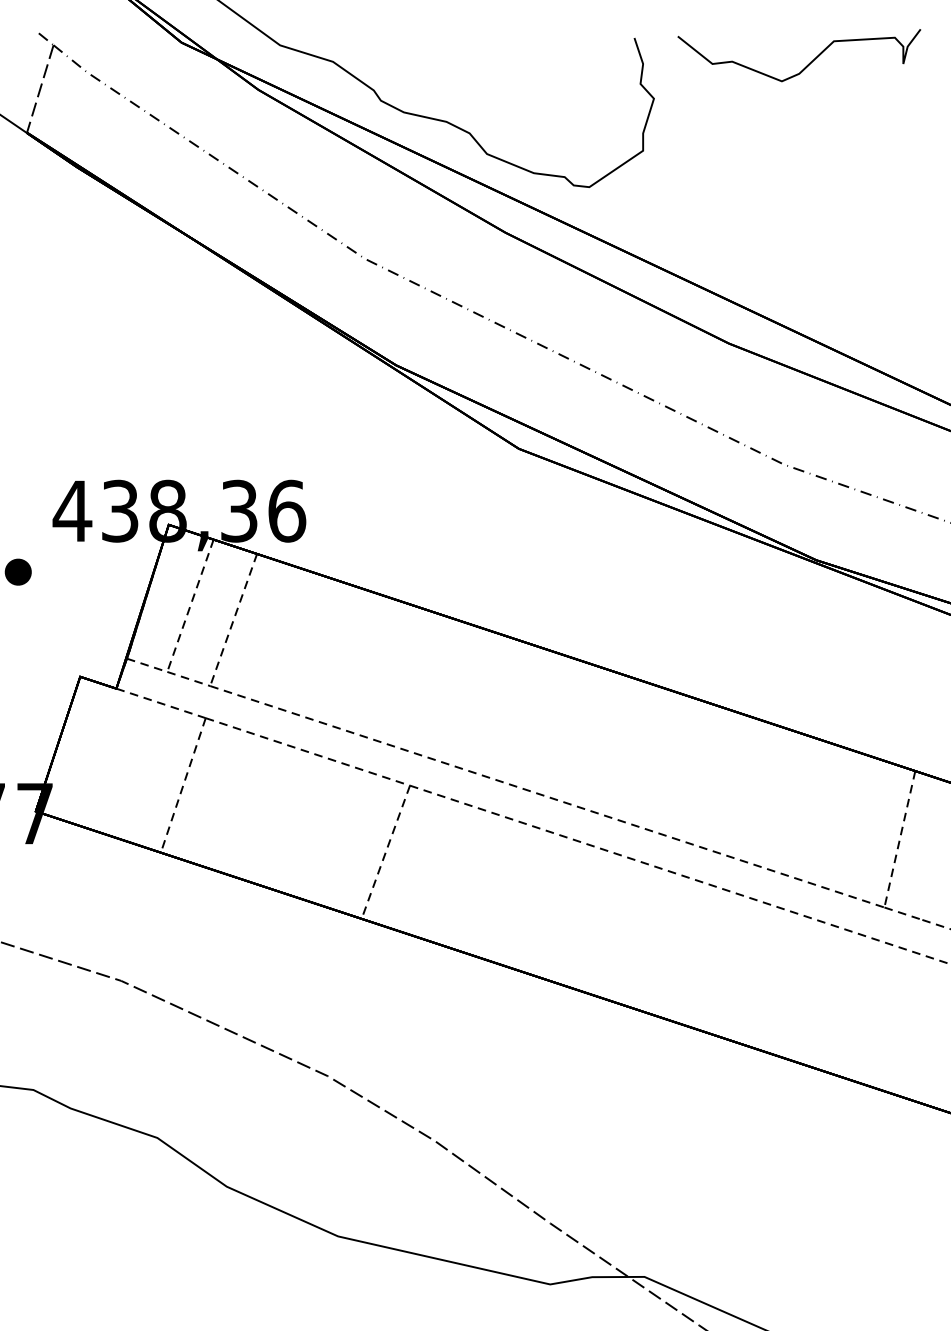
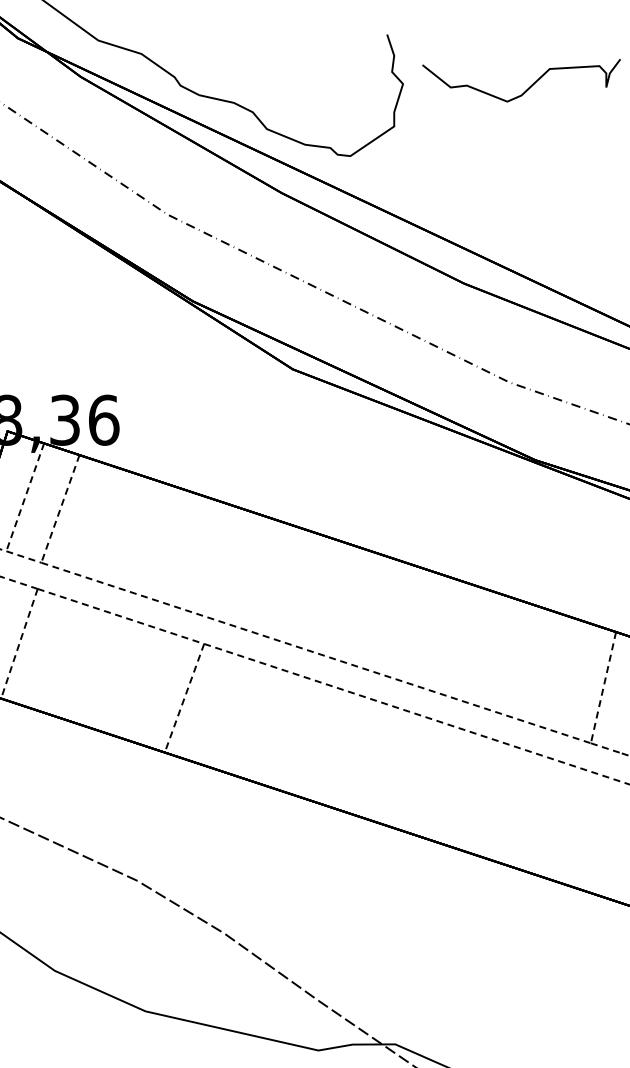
curve: (808, 63) -> (529, 87), moved

